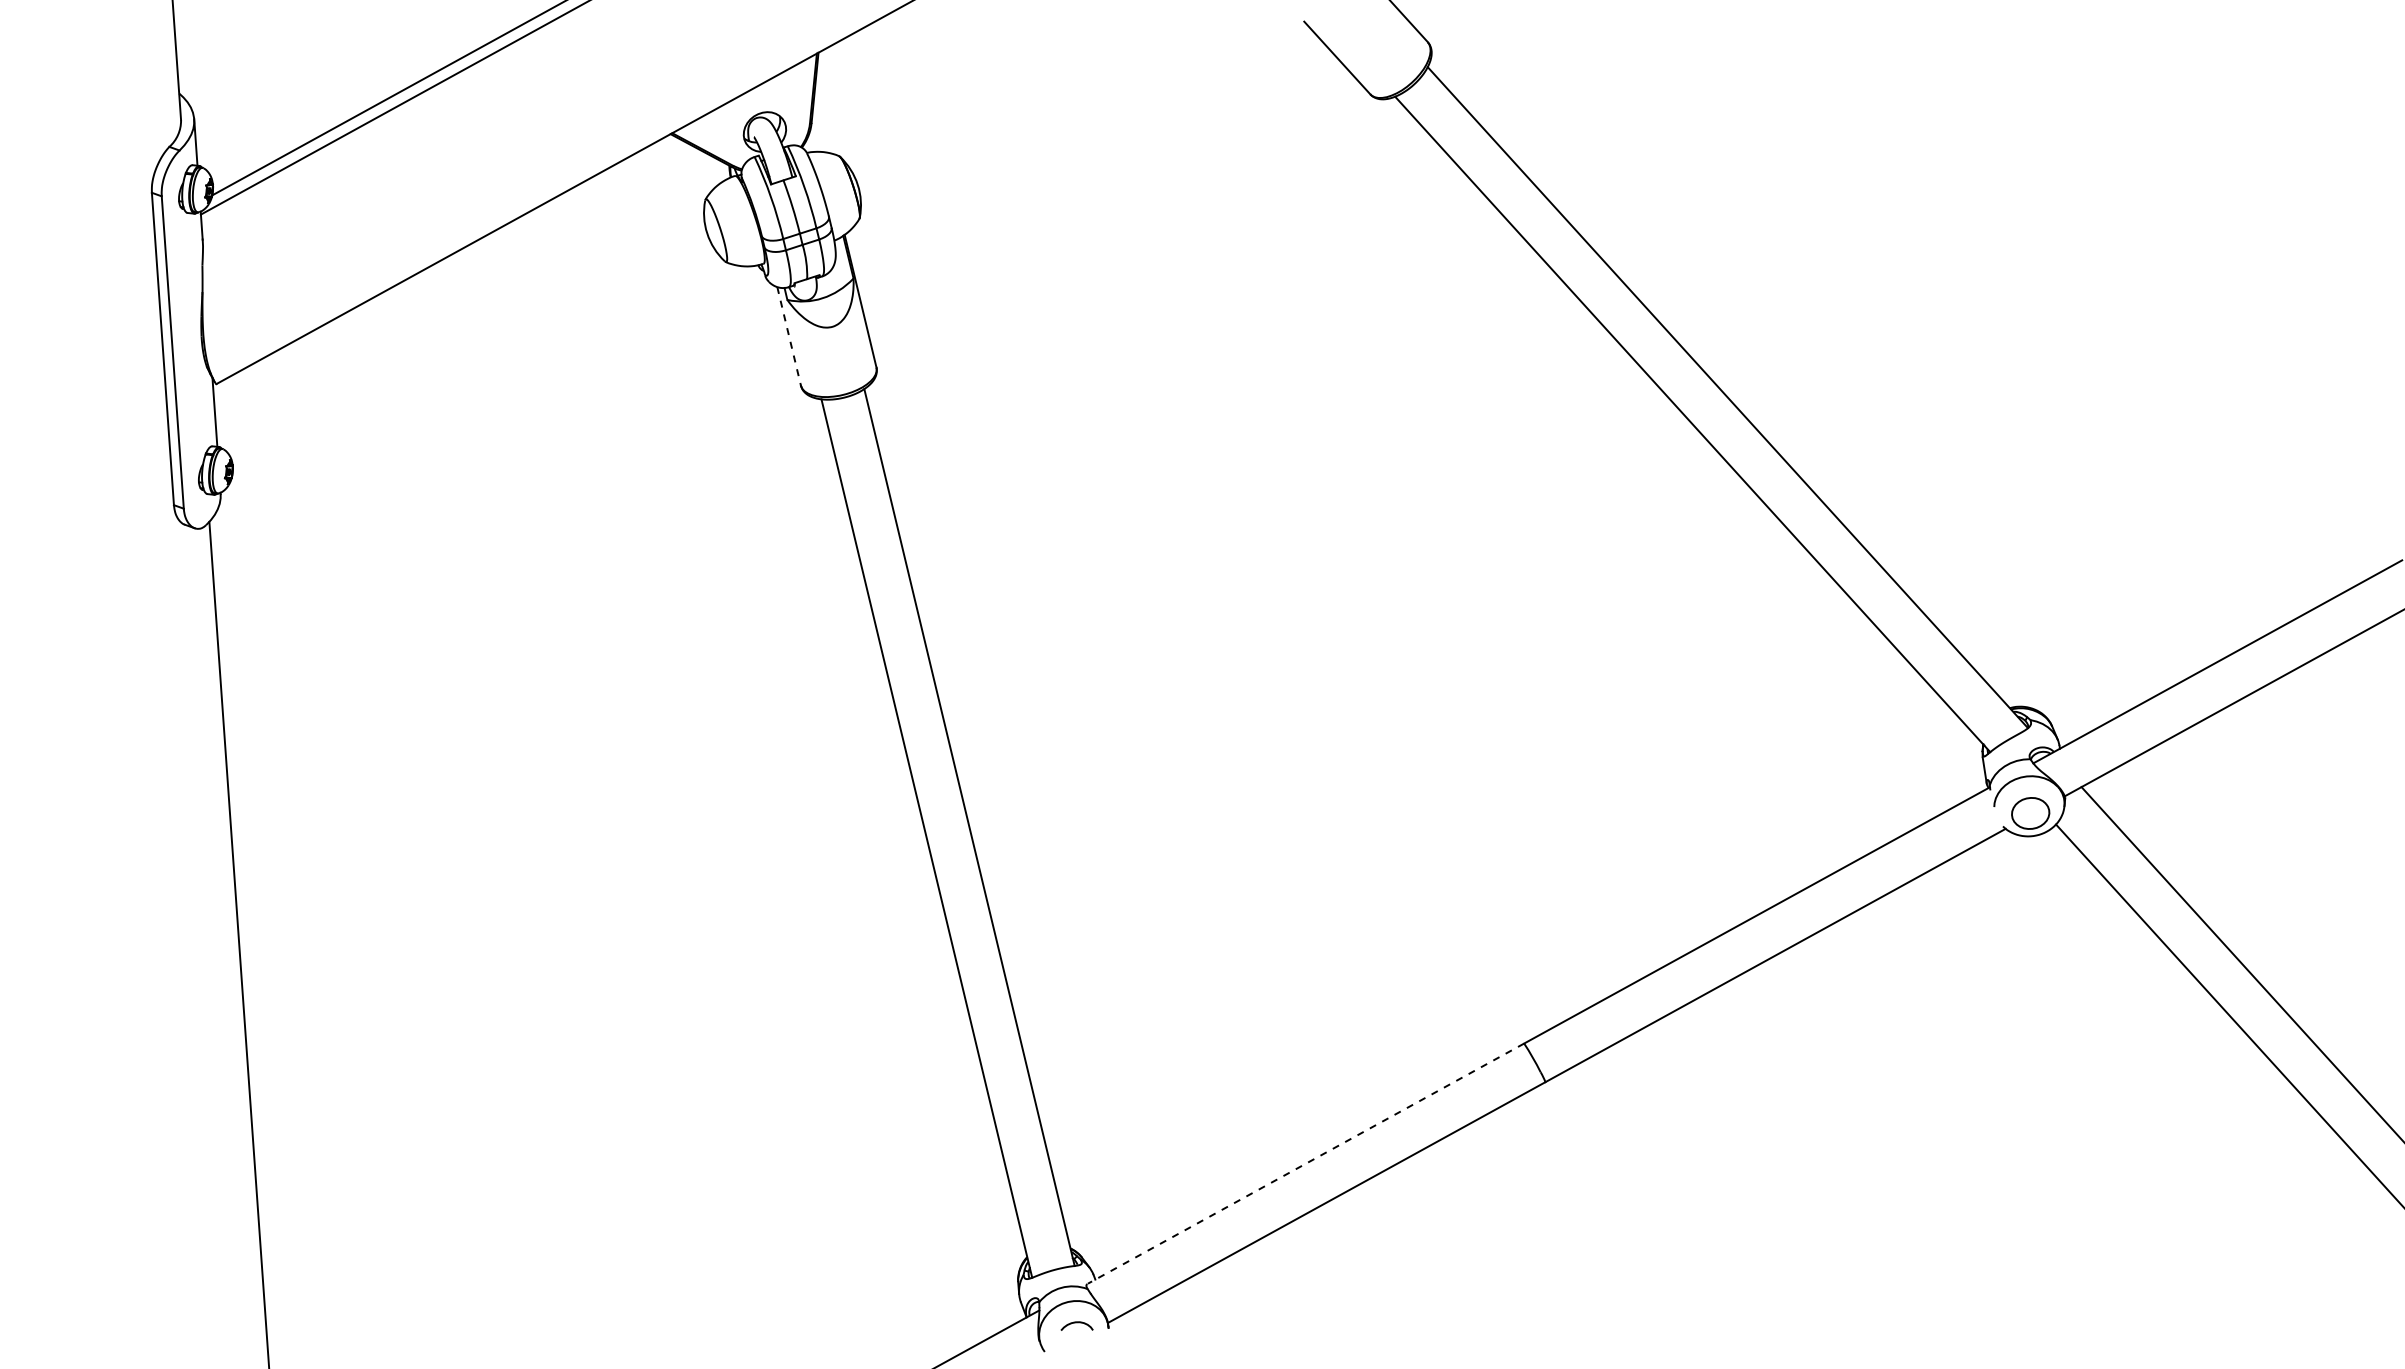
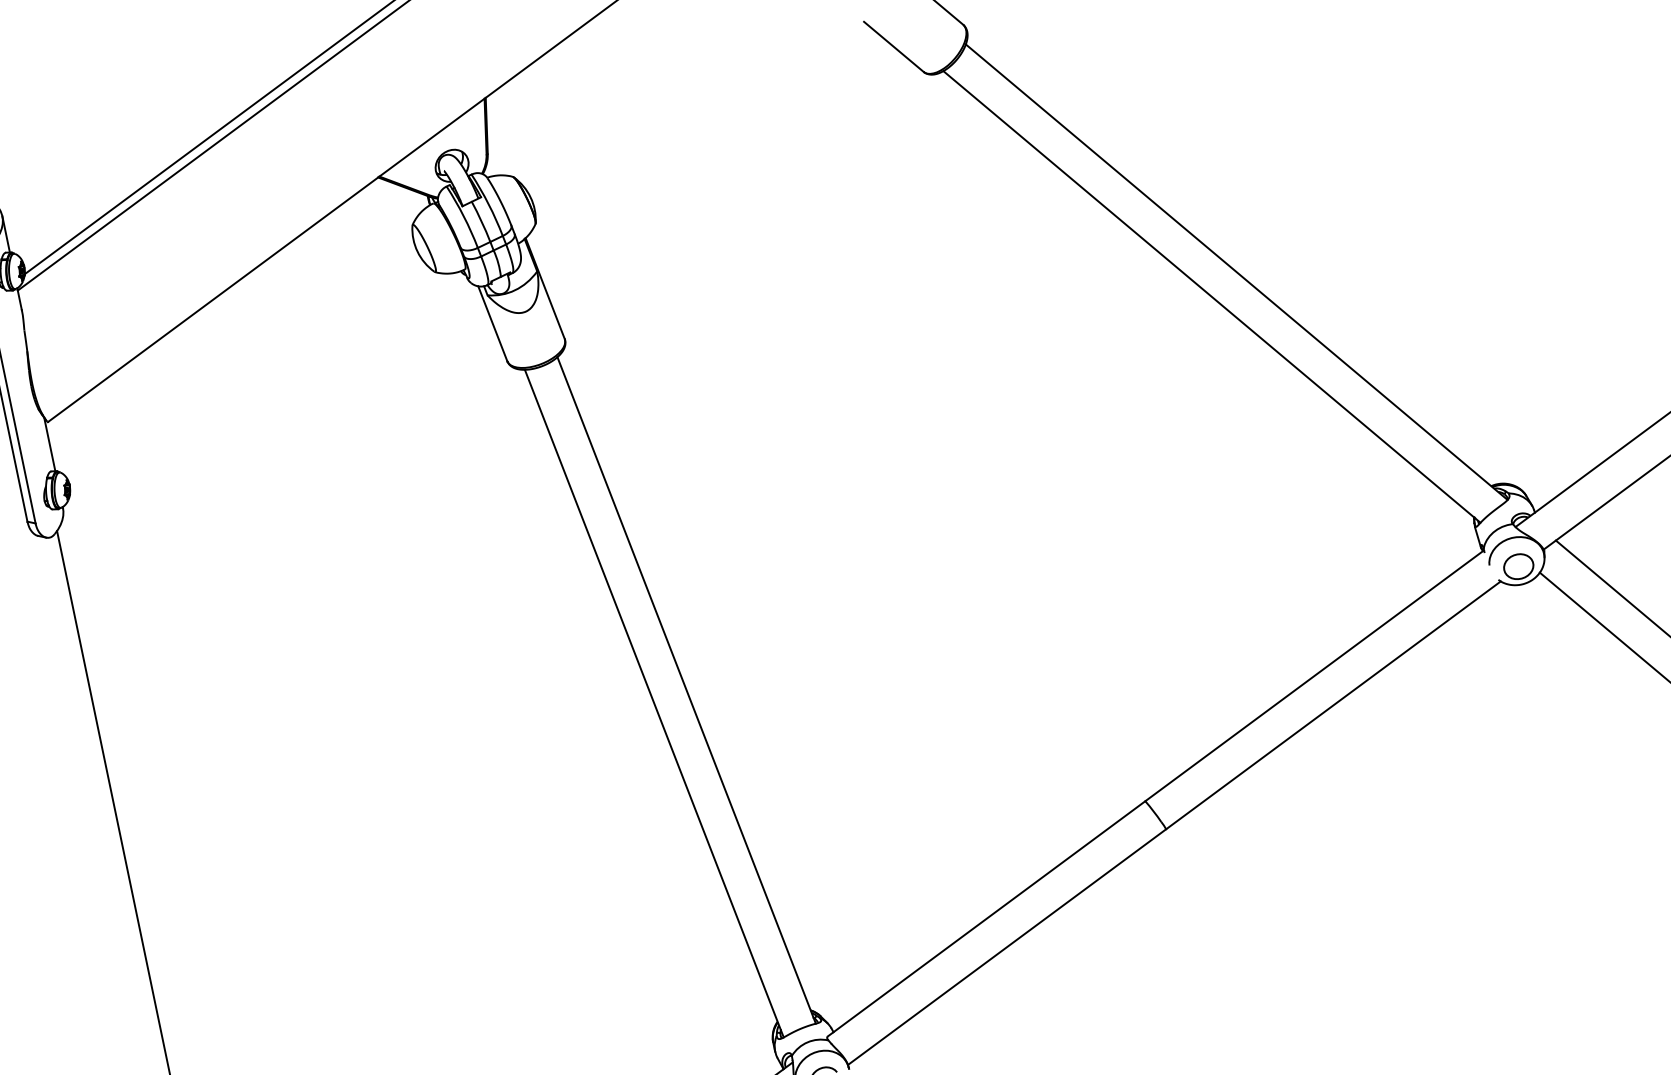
line: (789, 336) -> (493, 323), dashed -> solid
line: (1306, 1163) -> (987, 918), dashed -> solid

